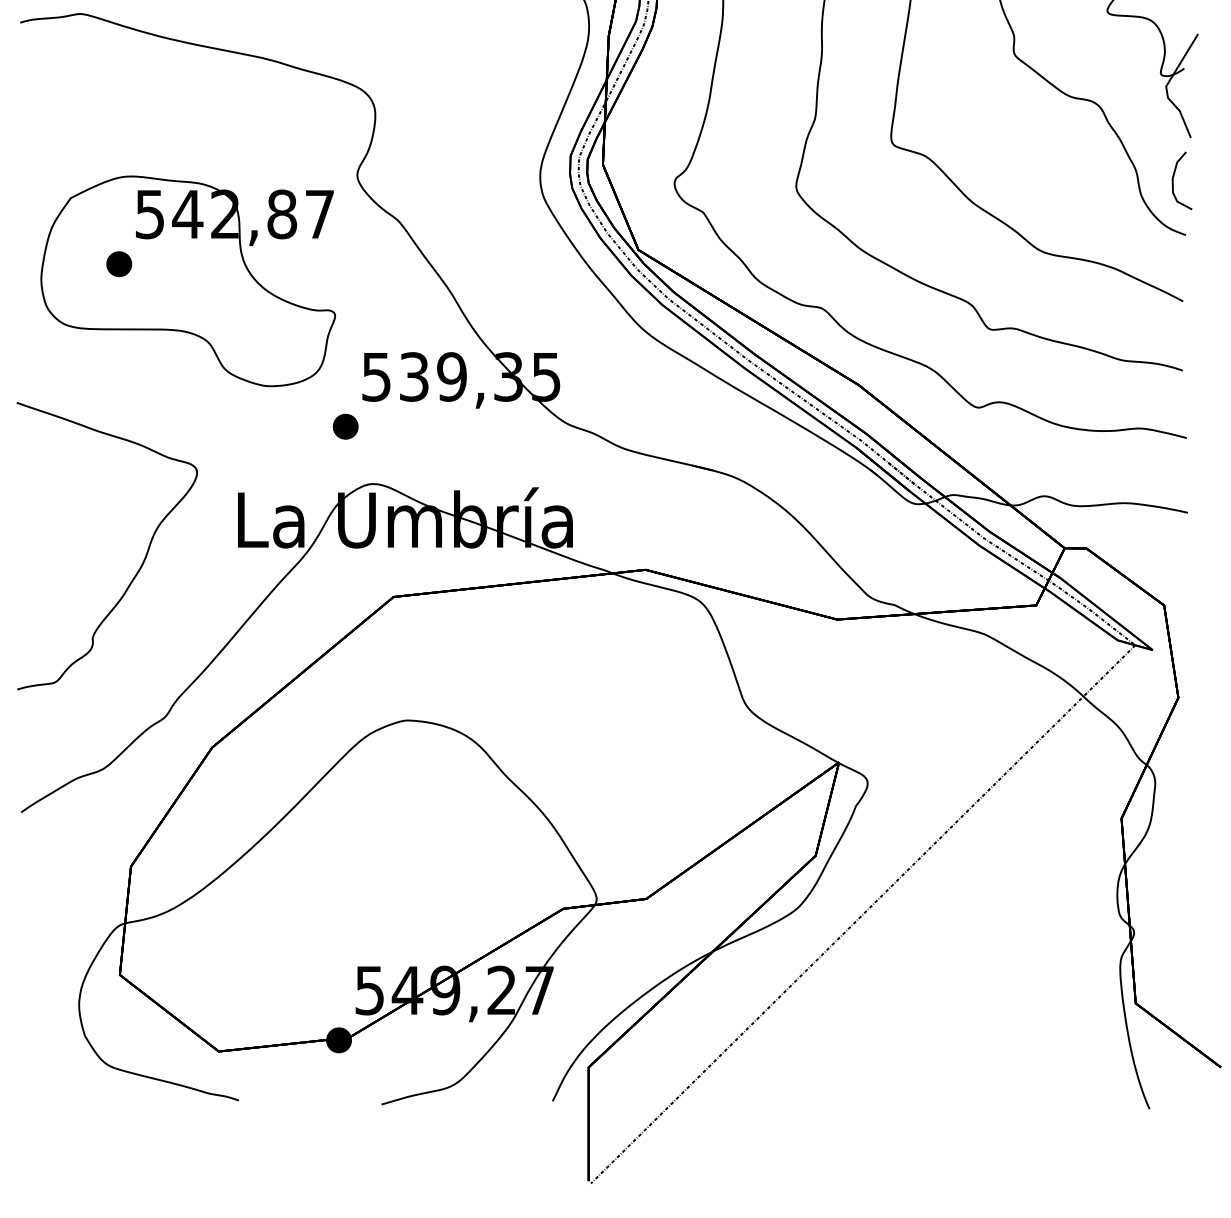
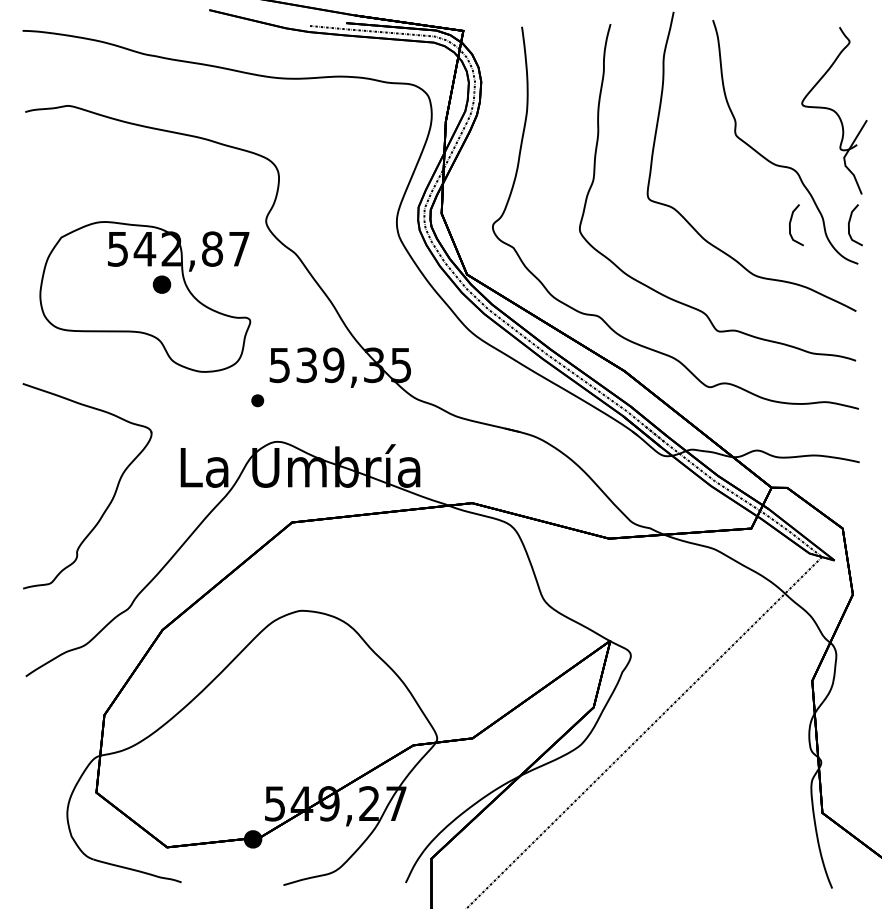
curve: (1092, 177) -> (791, 222), added
part: (118, 263) -> (161, 284), moved
part: (345, 426) -> (257, 400), size x0.7

